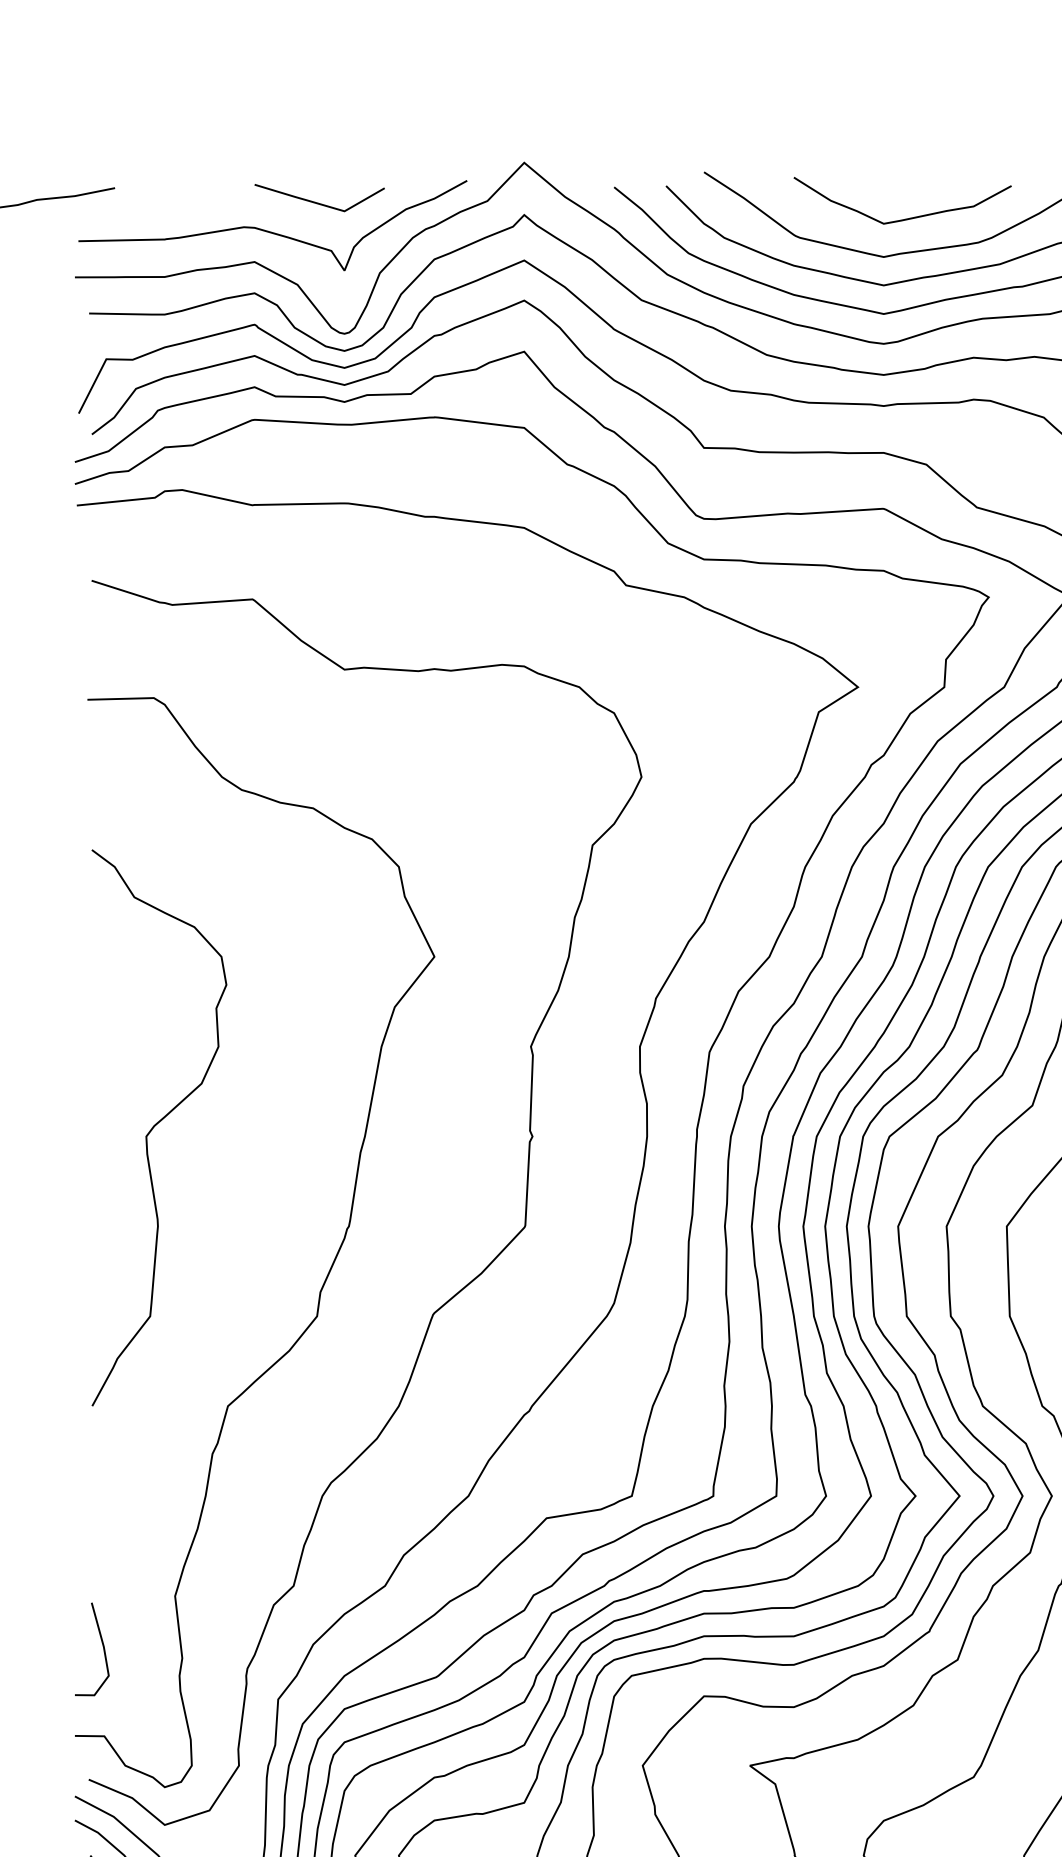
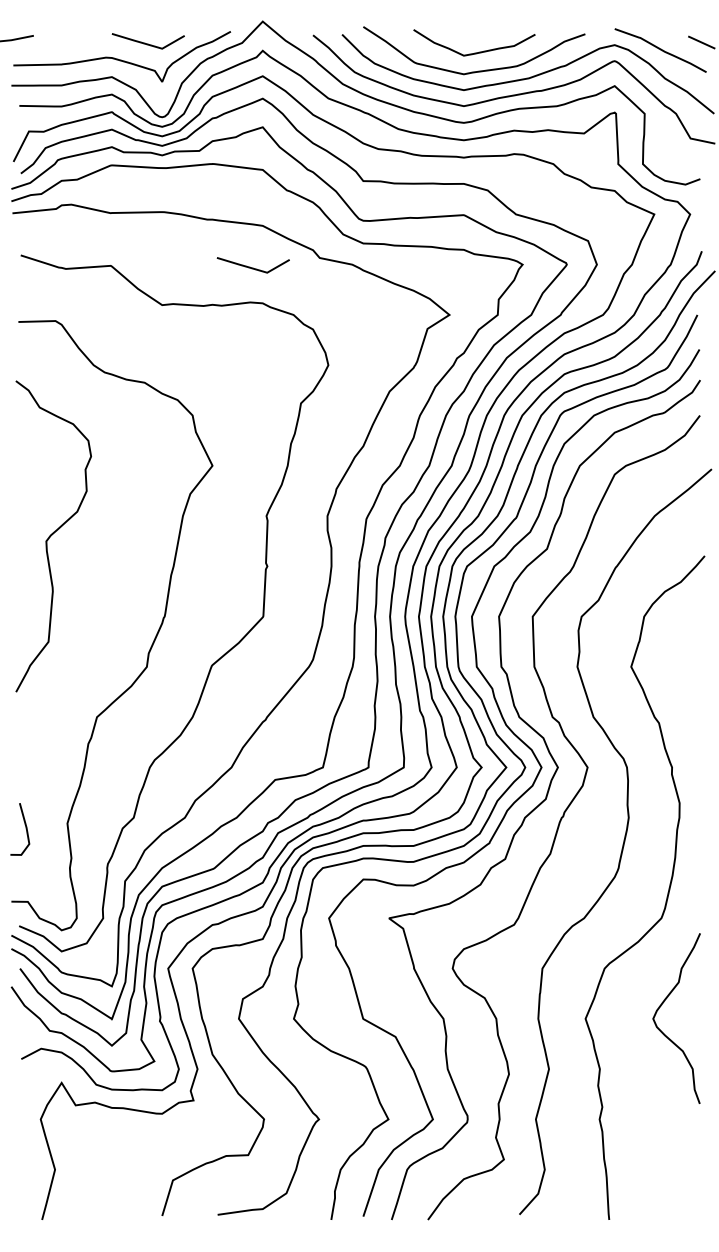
line: (505, 602) -> (252, 267), added
curve: (157, 1126) -> (52, 535), moved
line: (101, 1648) -> (25, 828), moved

